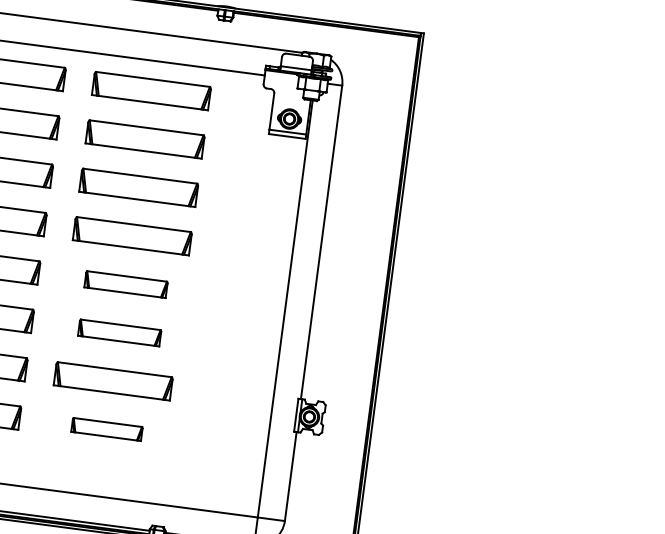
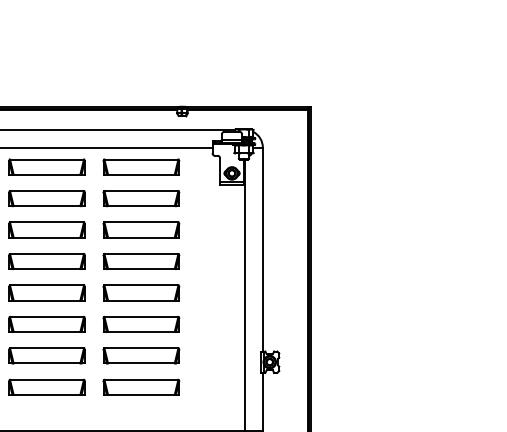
part: (126, 283) -> (141, 292), size x1.43
part: (119, 333) -> (141, 324), size x1.43
part: (107, 428) -> (141, 386), size x1.67

